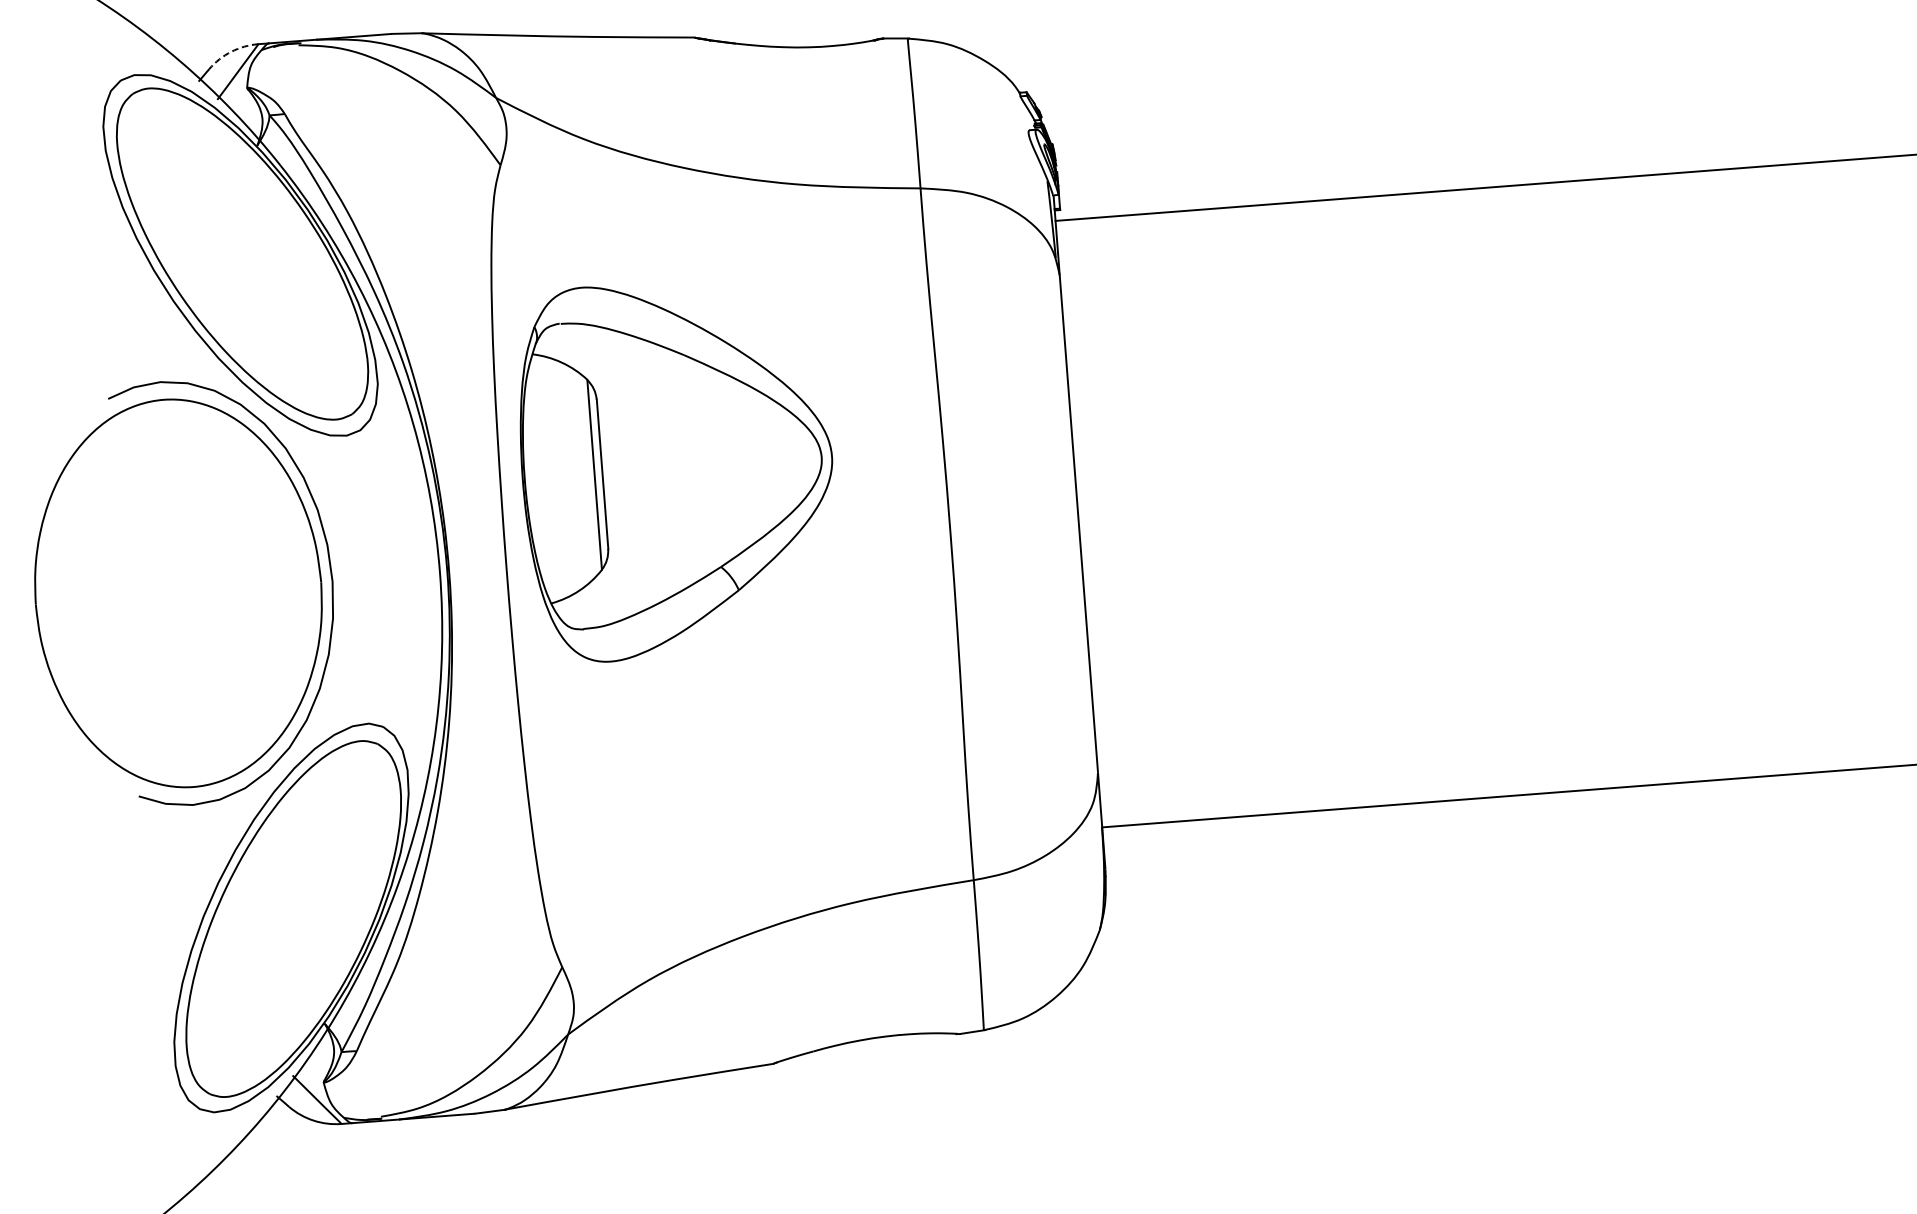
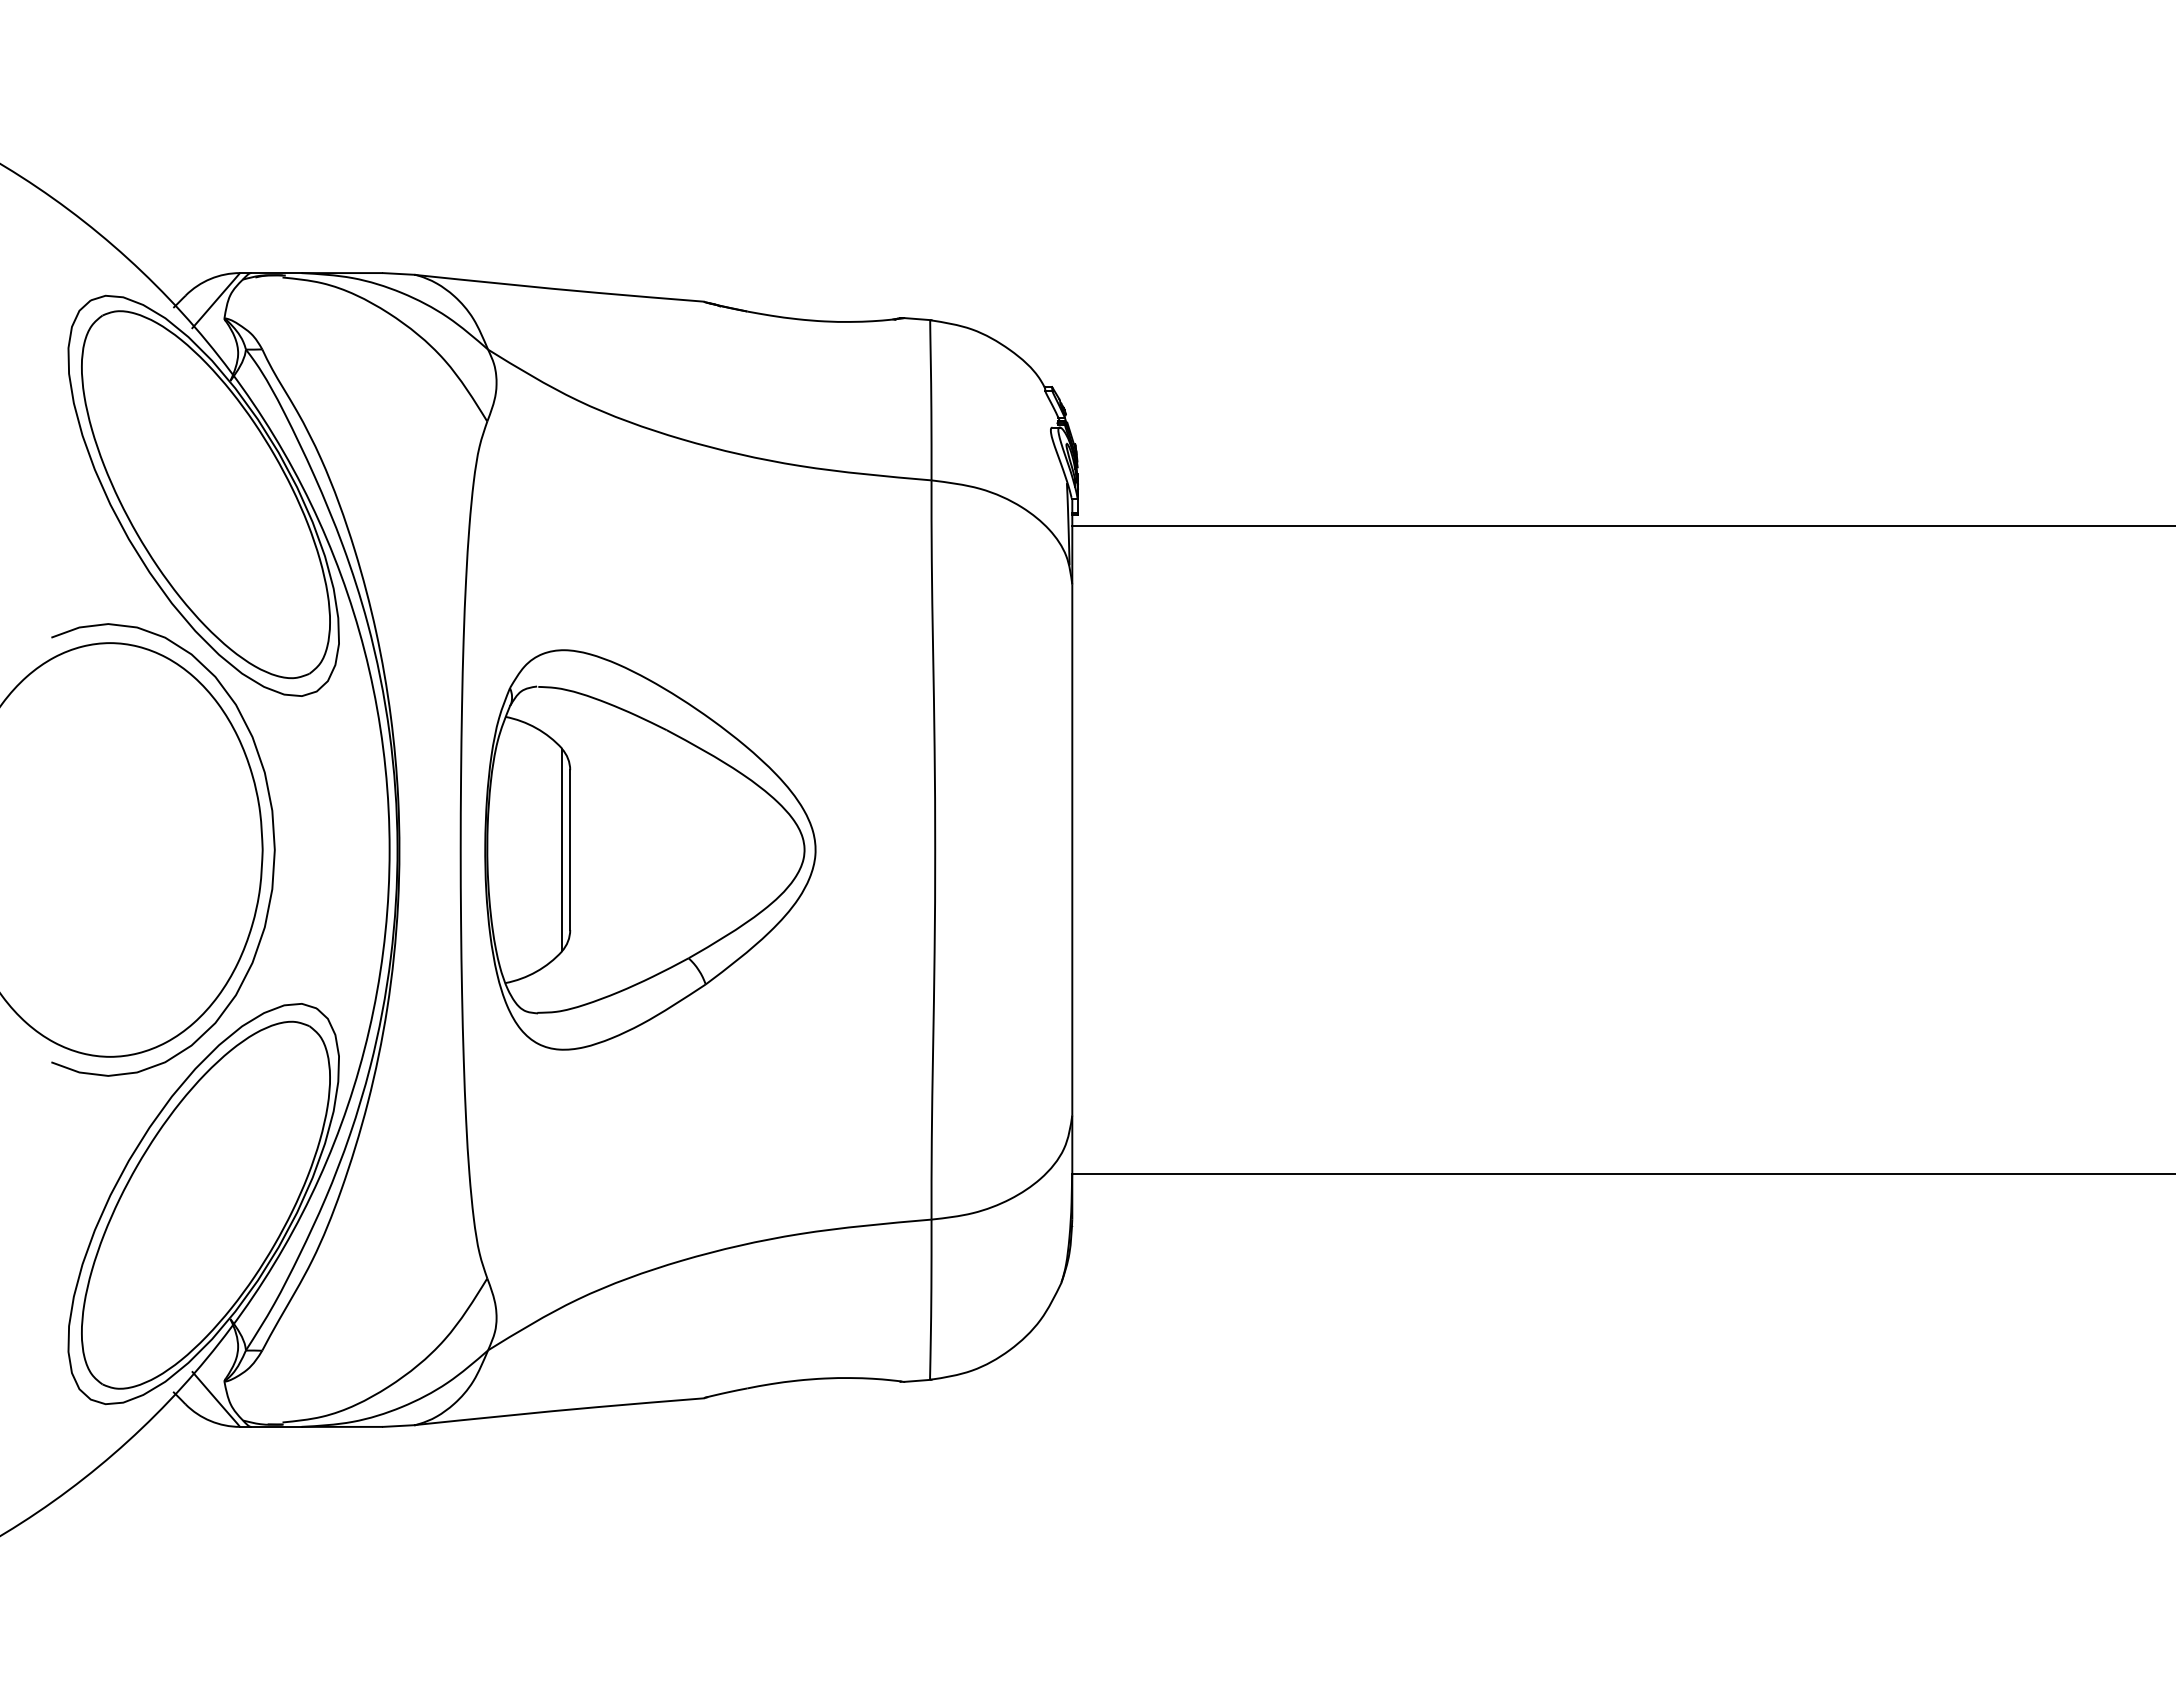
arc: (231, 51) -> (210, 278), dashed -> solid
part: (677, 467) -> (650, 849), moved

